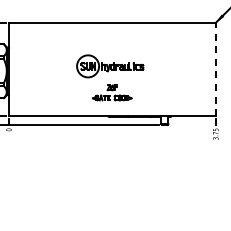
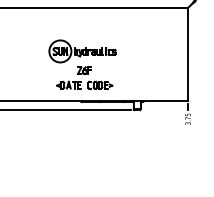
line: (215, 69) -> (187, 54), dashed -> solid
part: (111, 92) -> (83, 77), size x1.43

